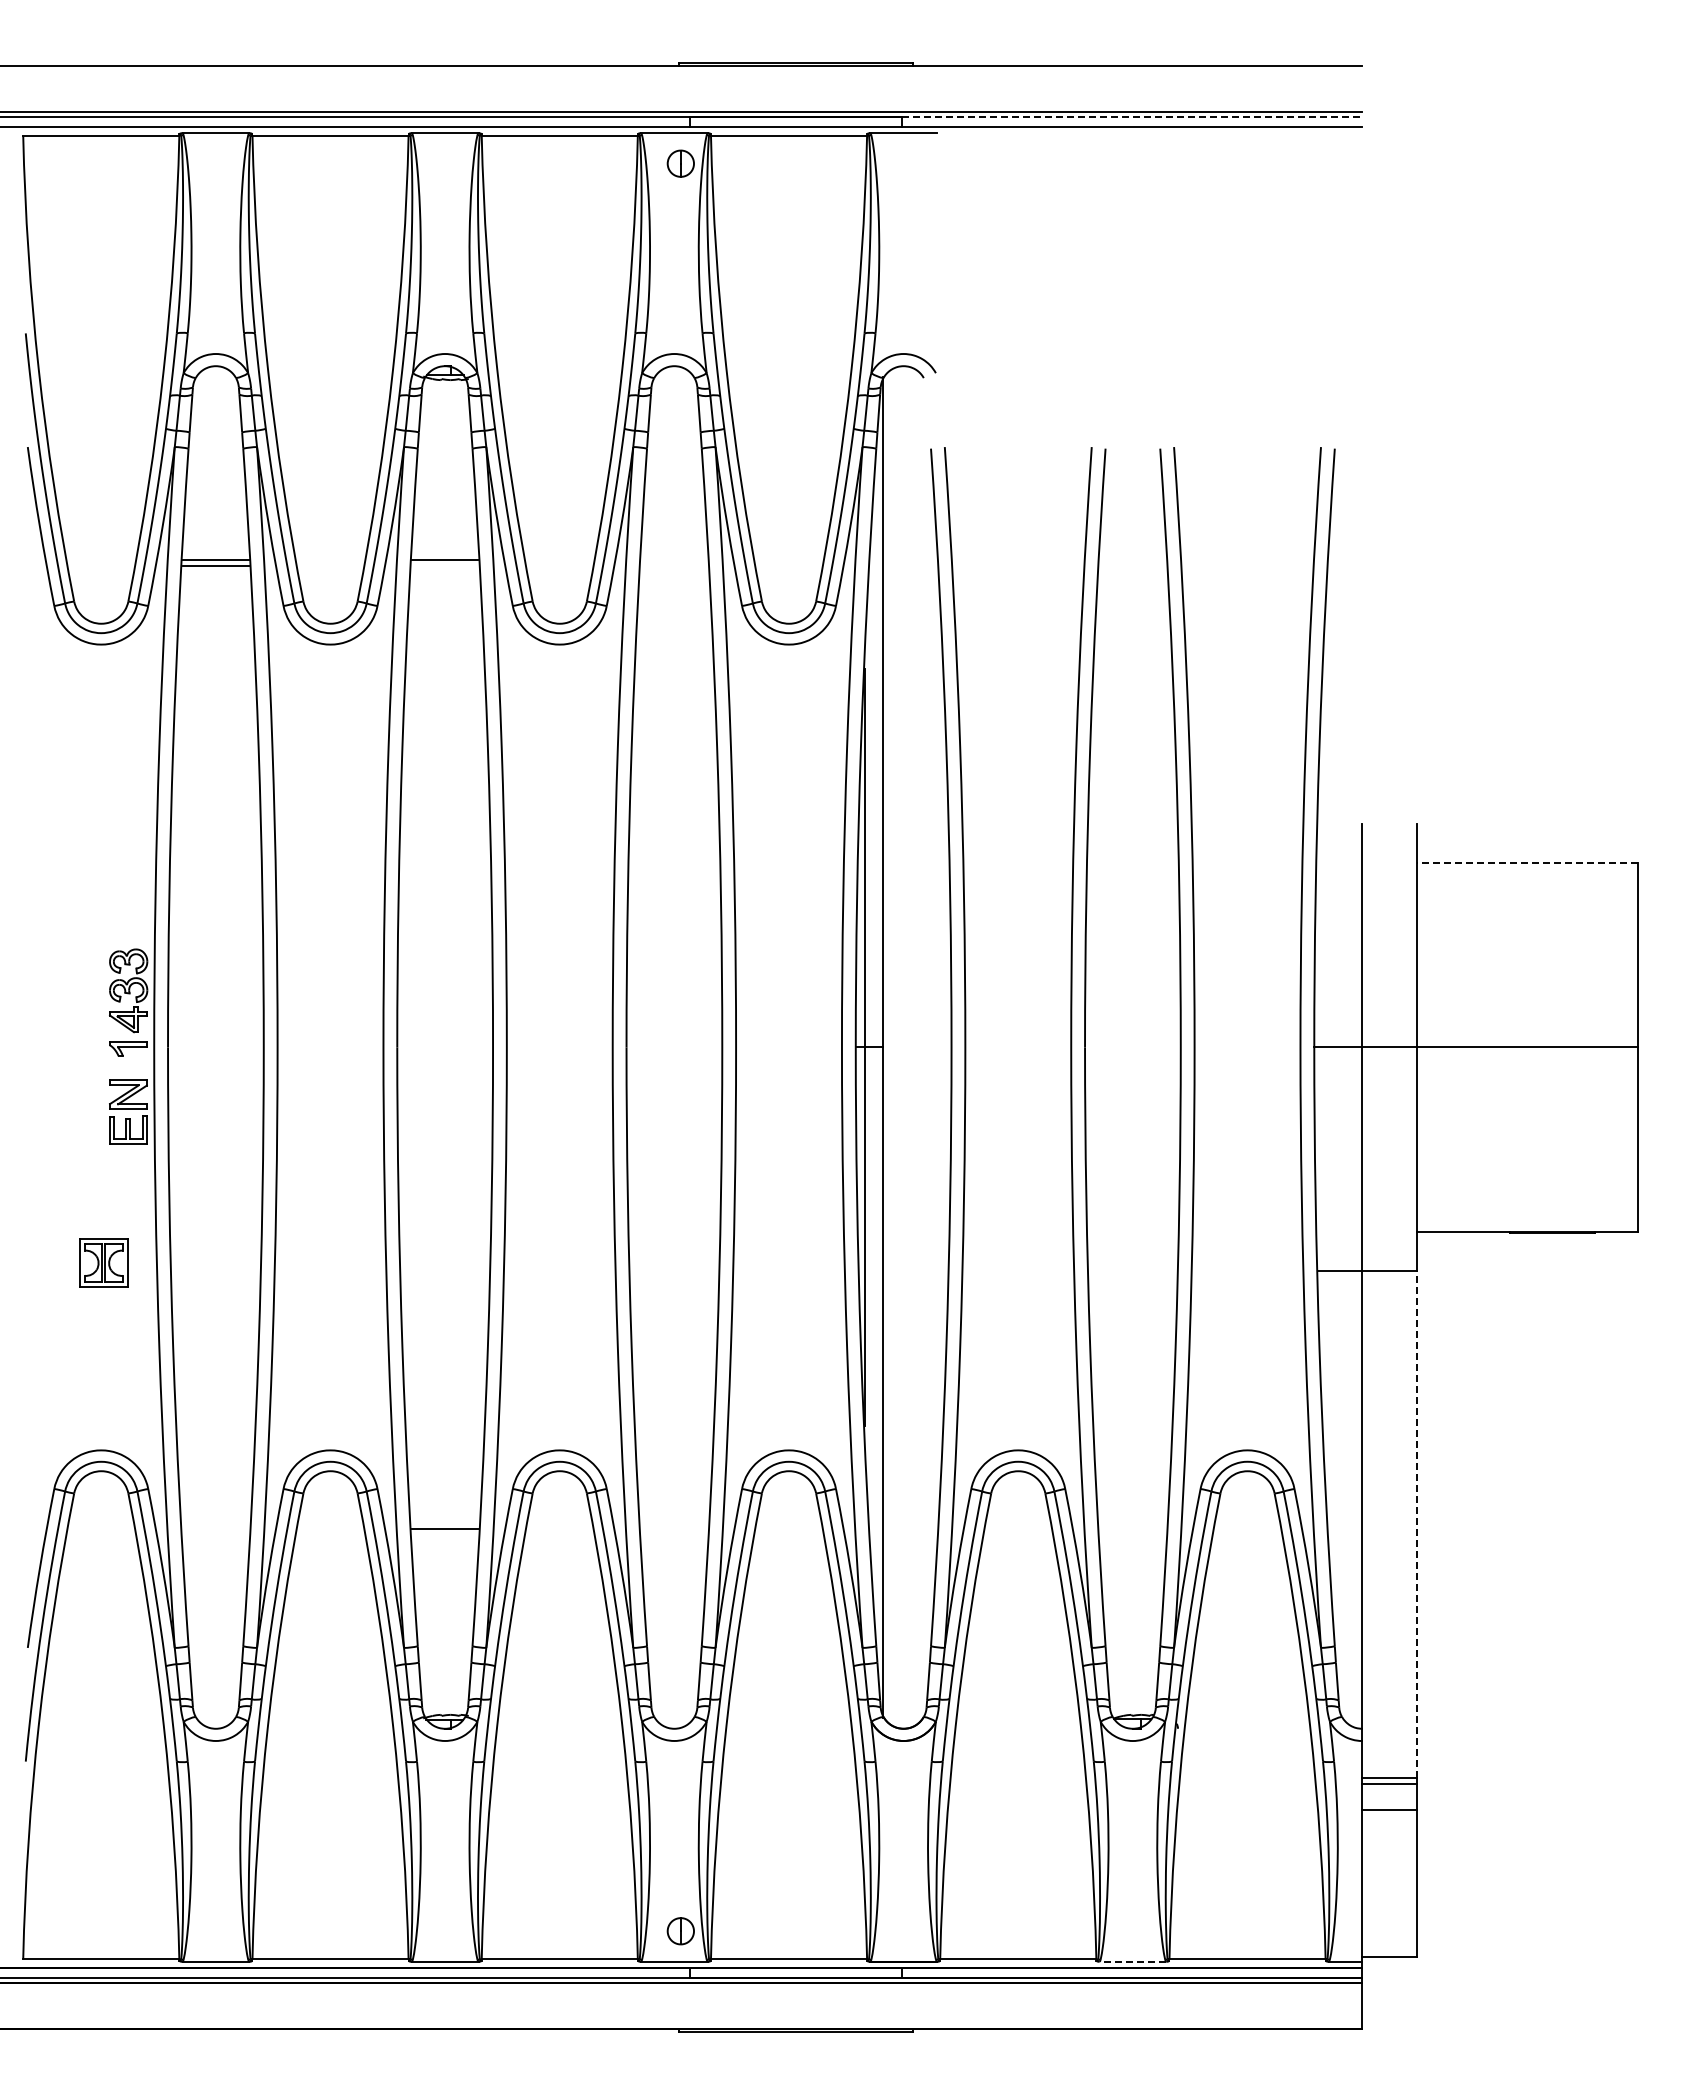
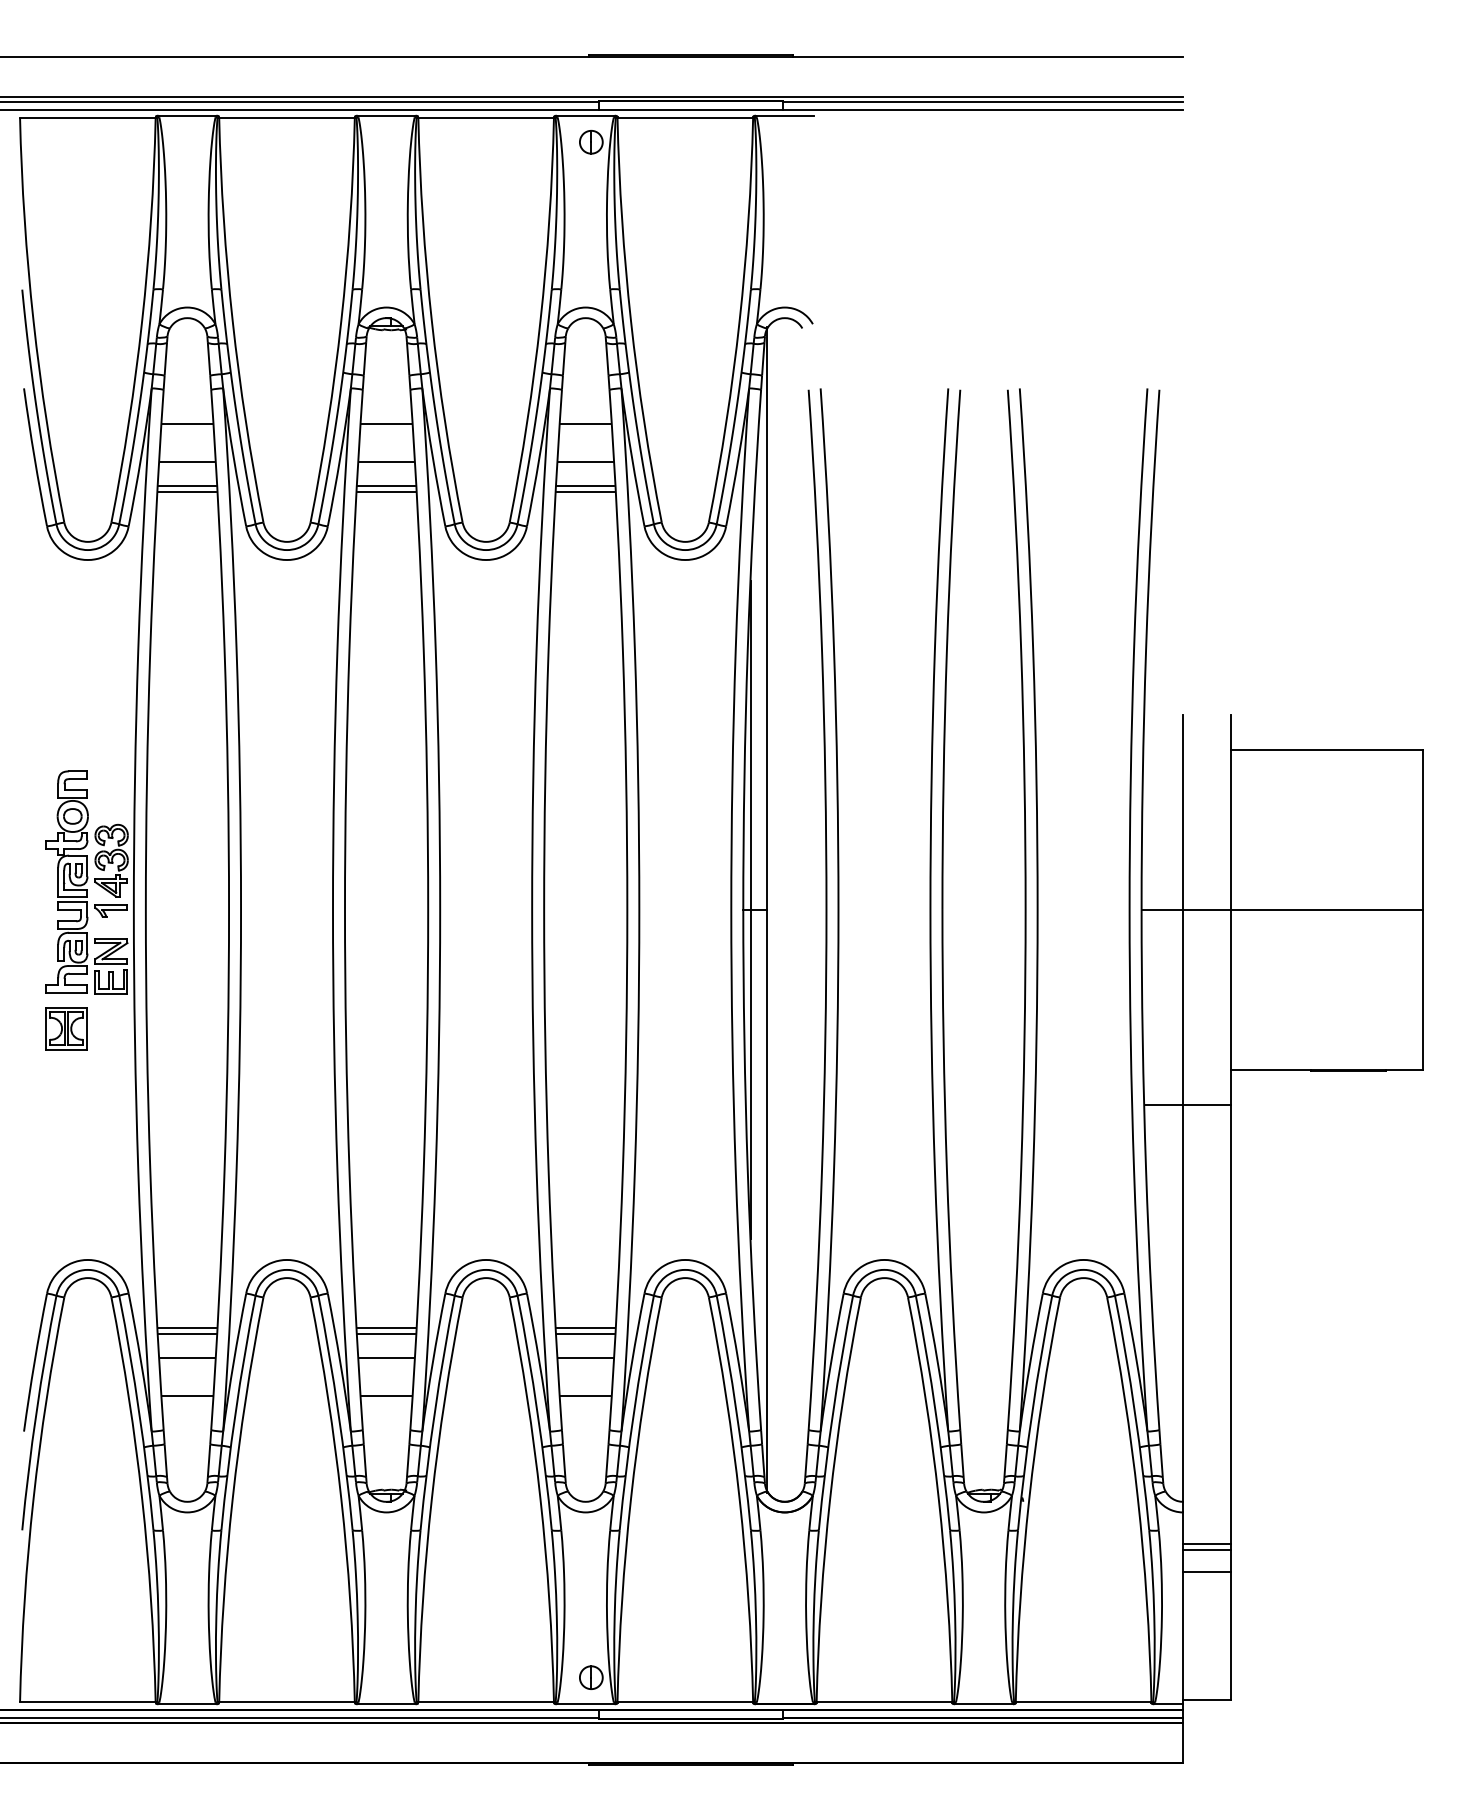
line: (1132, 116) -> (983, 101), dashed -> solid
line: (215, 487) -> (187, 423), added
line: (444, 487) -> (386, 423), added
line: (674, 487) -> (585, 423), added
line: (215, 532) -> (187, 462), added
line: (444, 532) -> (386, 462), added
line: (674, 532) -> (585, 462), added
line: (674, 559) -> (585, 486), added
line: (444, 566) -> (386, 492), added
line: (674, 566) -> (585, 492), added
line: (1527, 863) -> (1326, 750), dashed -> solid
part: (77, 1015) -> (67, 882), added
part: (103, 1262) -> (66, 1028), moved
line: (1417, 1524) -> (1231, 1324), dashed -> solid
line: (215, 1528) -> (187, 1327), added
line: (674, 1528) -> (585, 1327), added
line: (215, 1535) -> (187, 1333), added
line: (445, 1535) -> (386, 1333), added
line: (674, 1535) -> (585, 1333), added
line: (215, 1562) -> (187, 1357), added
line: (444, 1562) -> (386, 1357), added
line: (674, 1562) -> (585, 1357), added
line: (215, 1607) -> (187, 1396), added
line: (444, 1607) -> (386, 1396), added
line: (674, 1607) -> (585, 1396), added
line: (1132, 1961) -> (983, 1703), dashed -> solid

